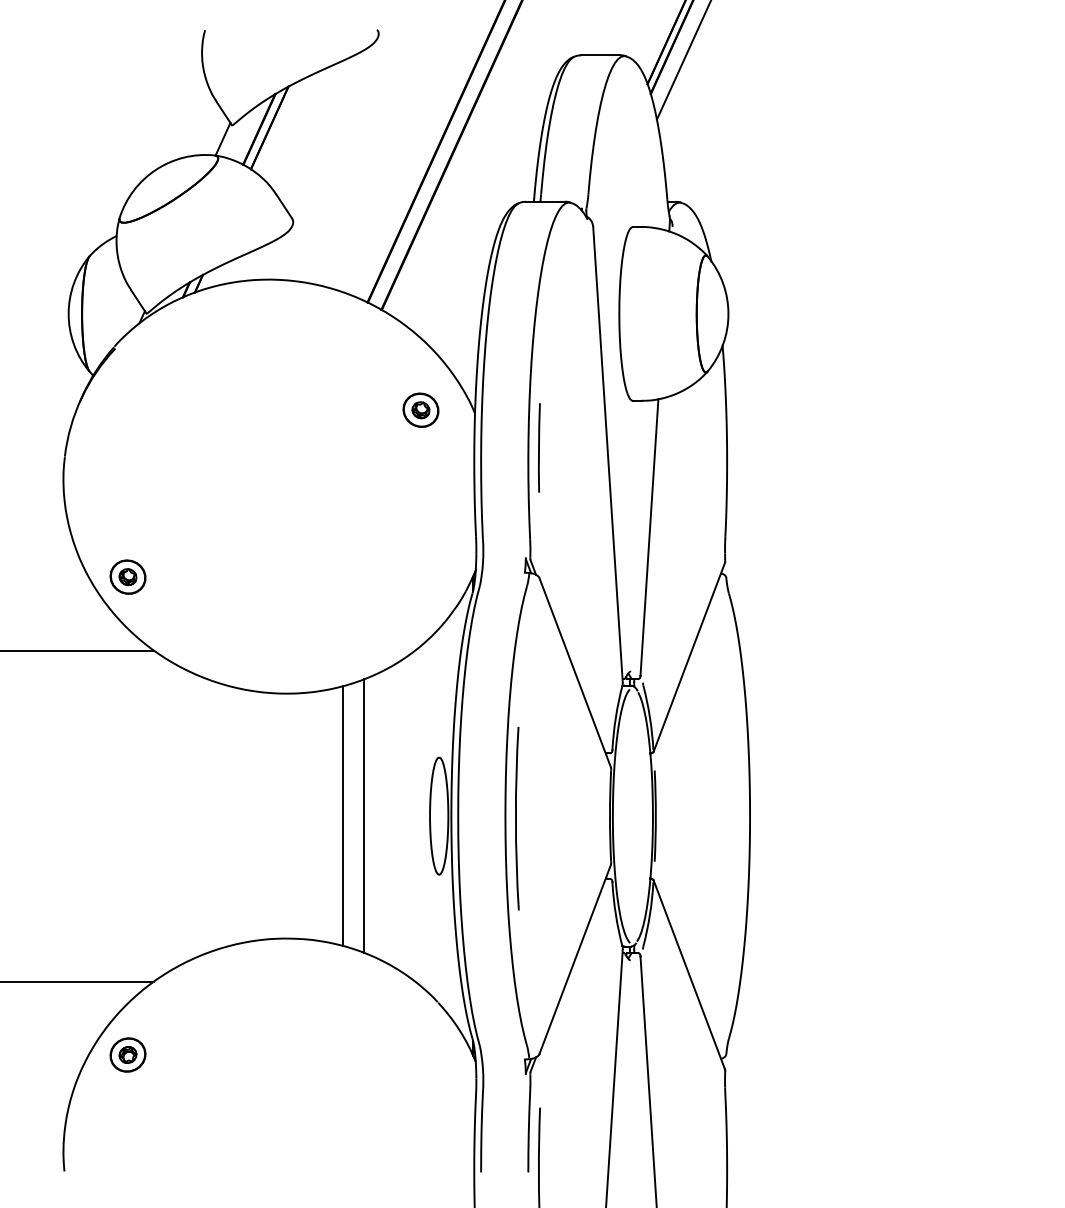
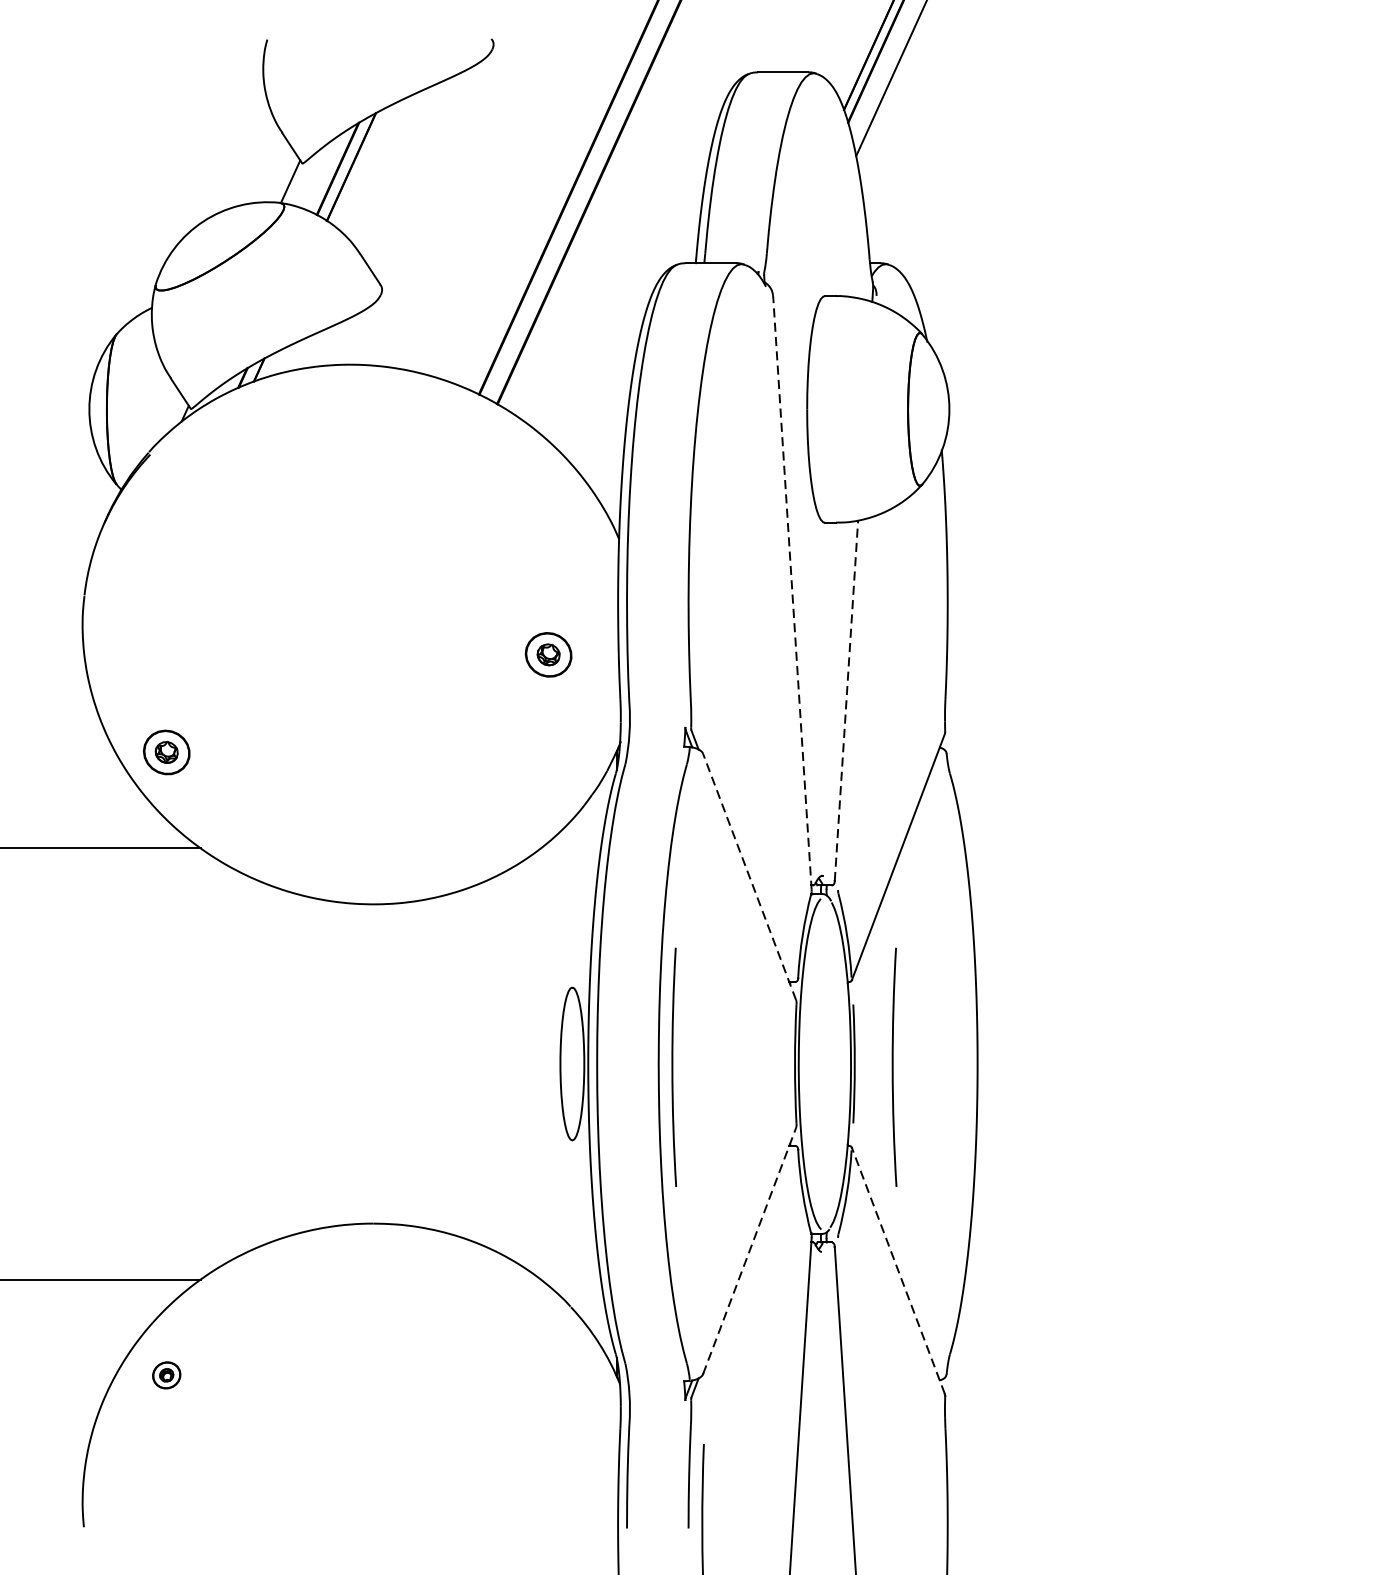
part: (420, 409) -> (548, 653), moved
line: (538, 447) -> (701, 583), removed
line: (607, 454) -> (791, 592), solid -> dashed
line: (649, 537) -> (846, 700), solid -> dashed
line: (575, 672) -> (750, 876), solid -> dashed
line: (342, 816) -> (446, 1064), removed
line: (364, 816) -> (475, 1064), removed
arc: (685, 818) -> (893, 1067), added
line: (575, 959) -> (750, 1250), solid -> dashed
line: (689, 974) -> (898, 1270), solid -> dashed
part: (127, 1054) -> (166, 1374), size x0.6

